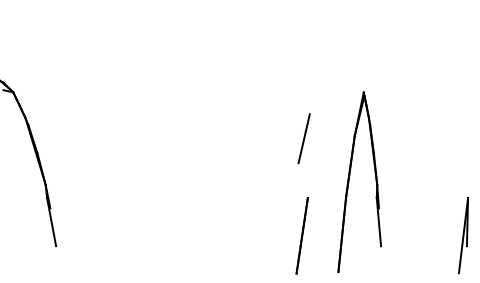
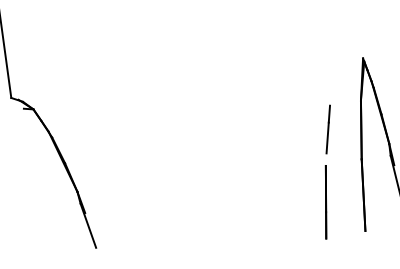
line: (303, 138) -> (327, 129), moved

